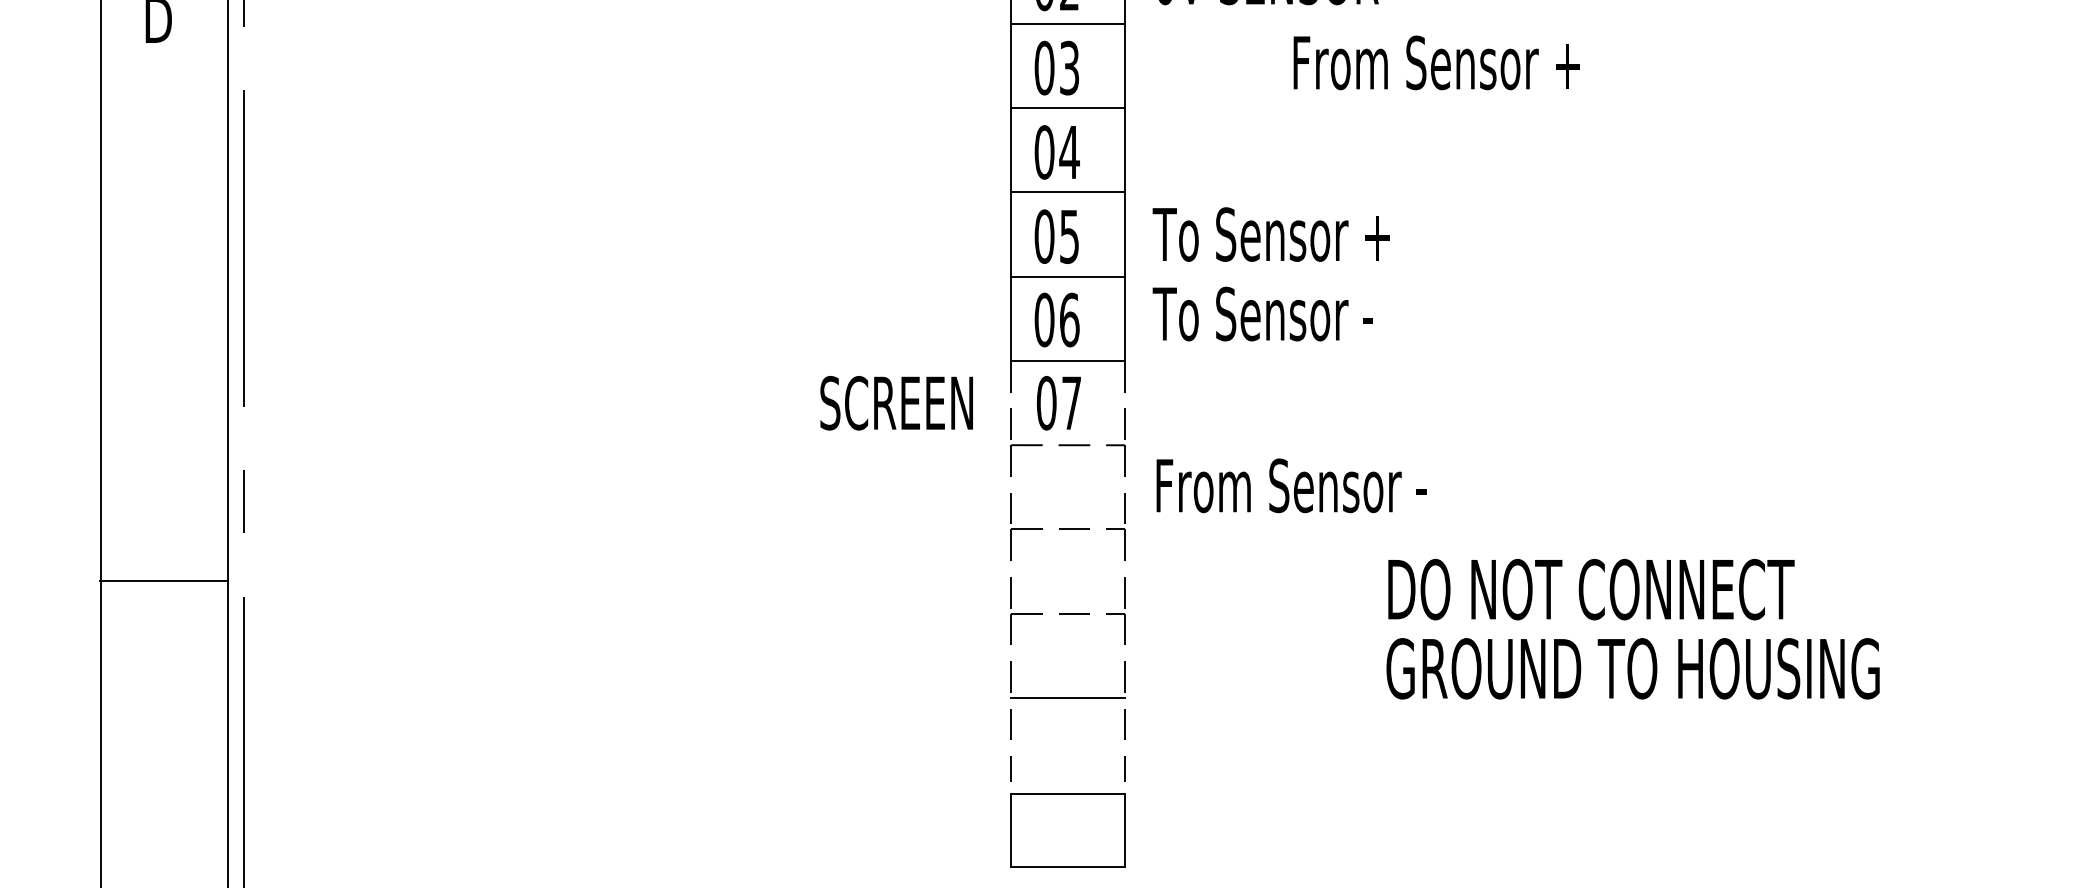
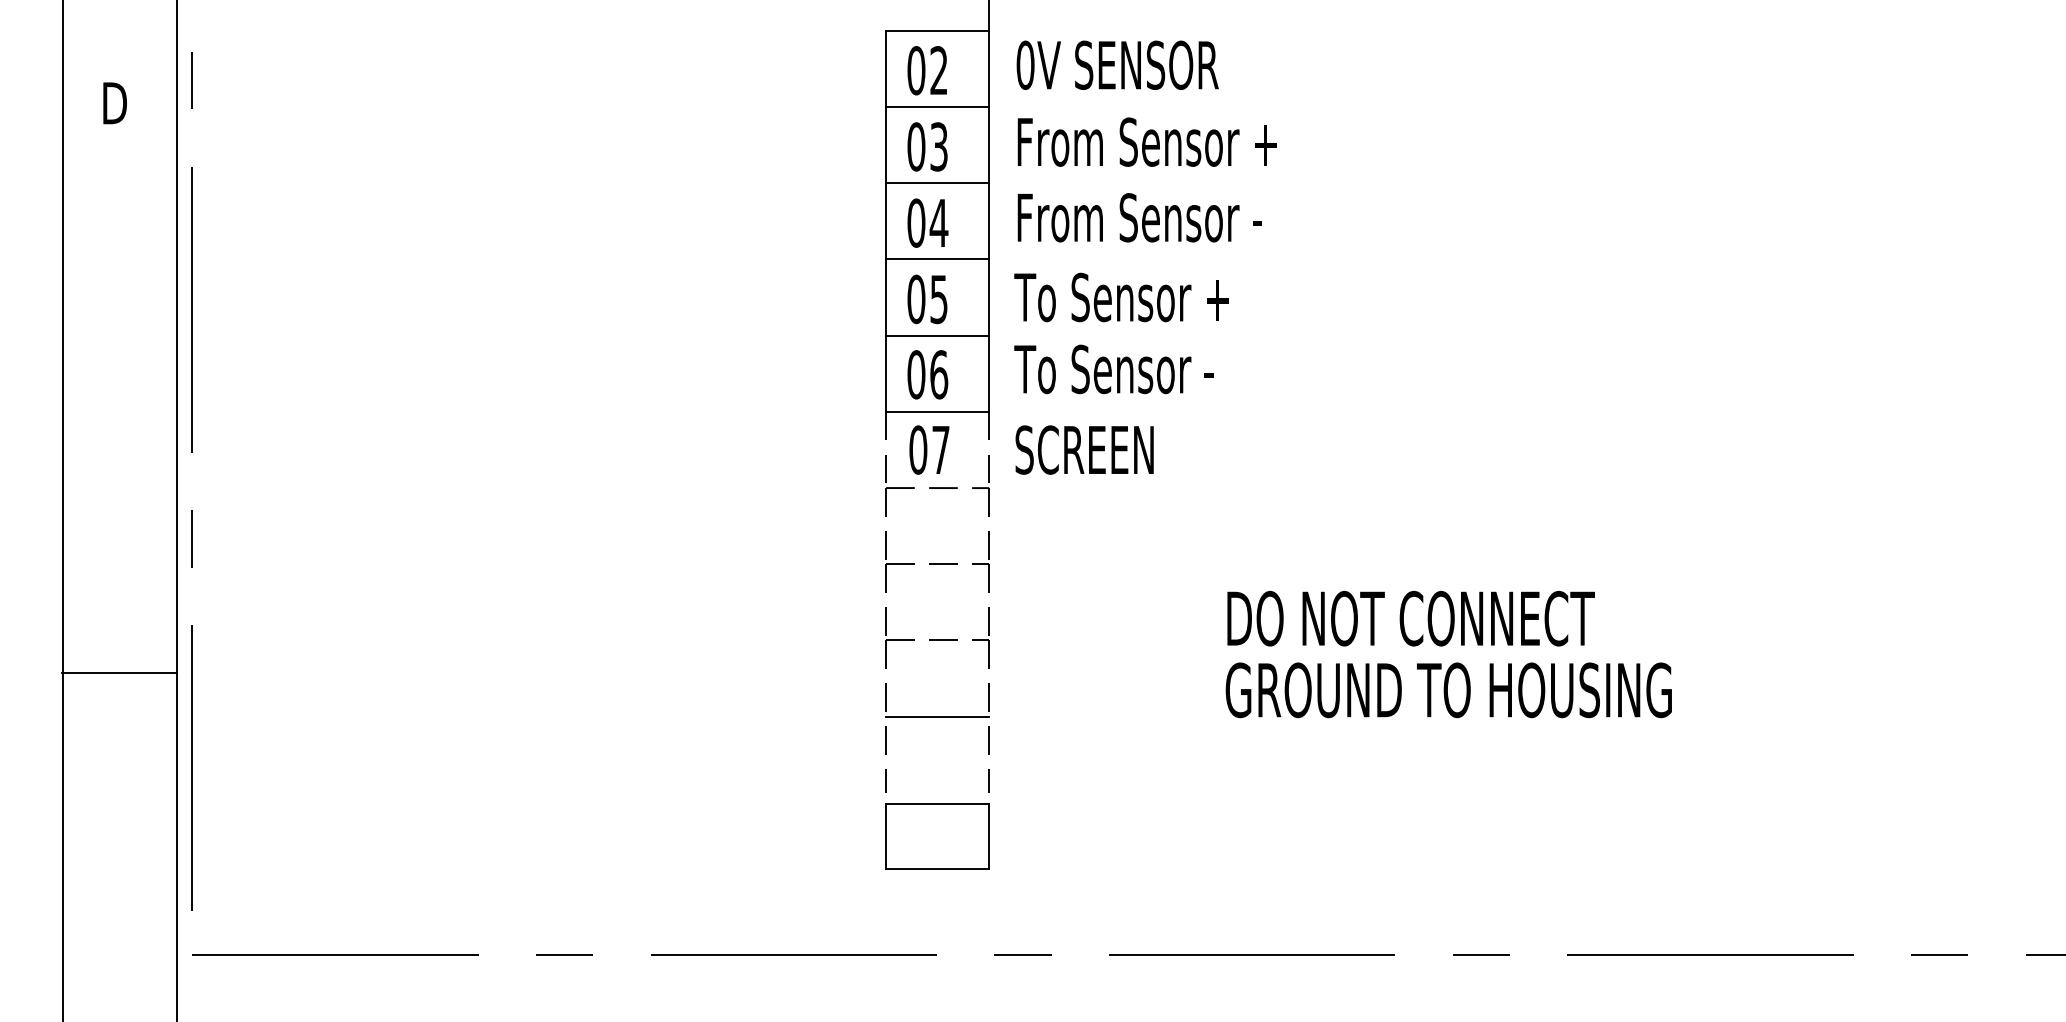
text: (1435, 62) -> (1146, 141), moved
text: (896, 402) -> (1084, 449), moved
text: (1291, 485) -> (1139, 217), moved
line: (163, 580) -> (119, 672), moved

